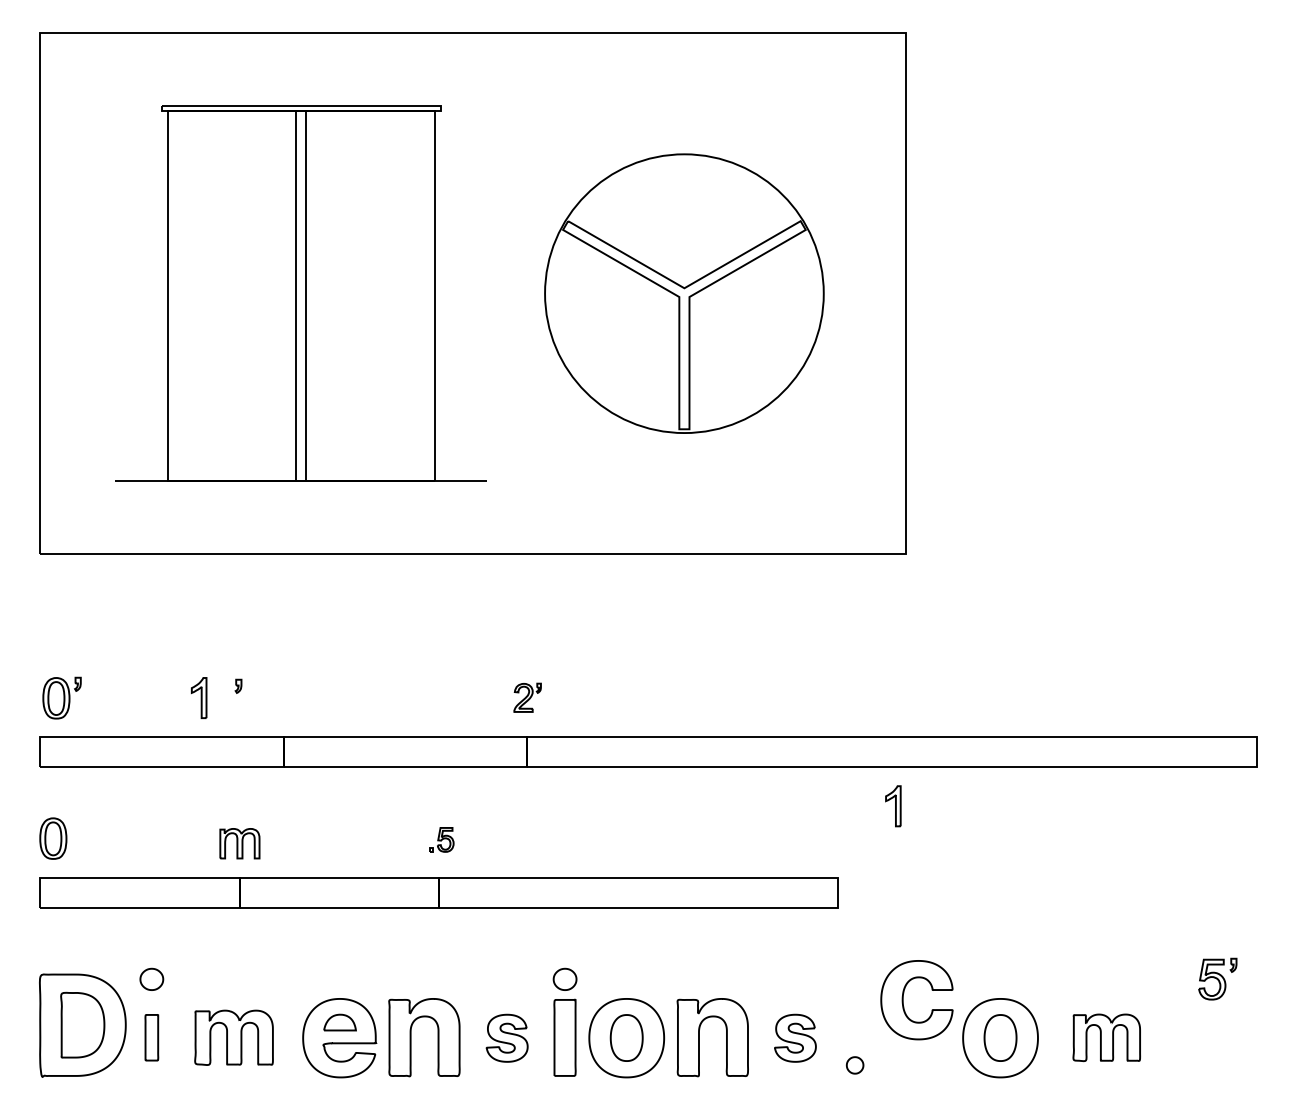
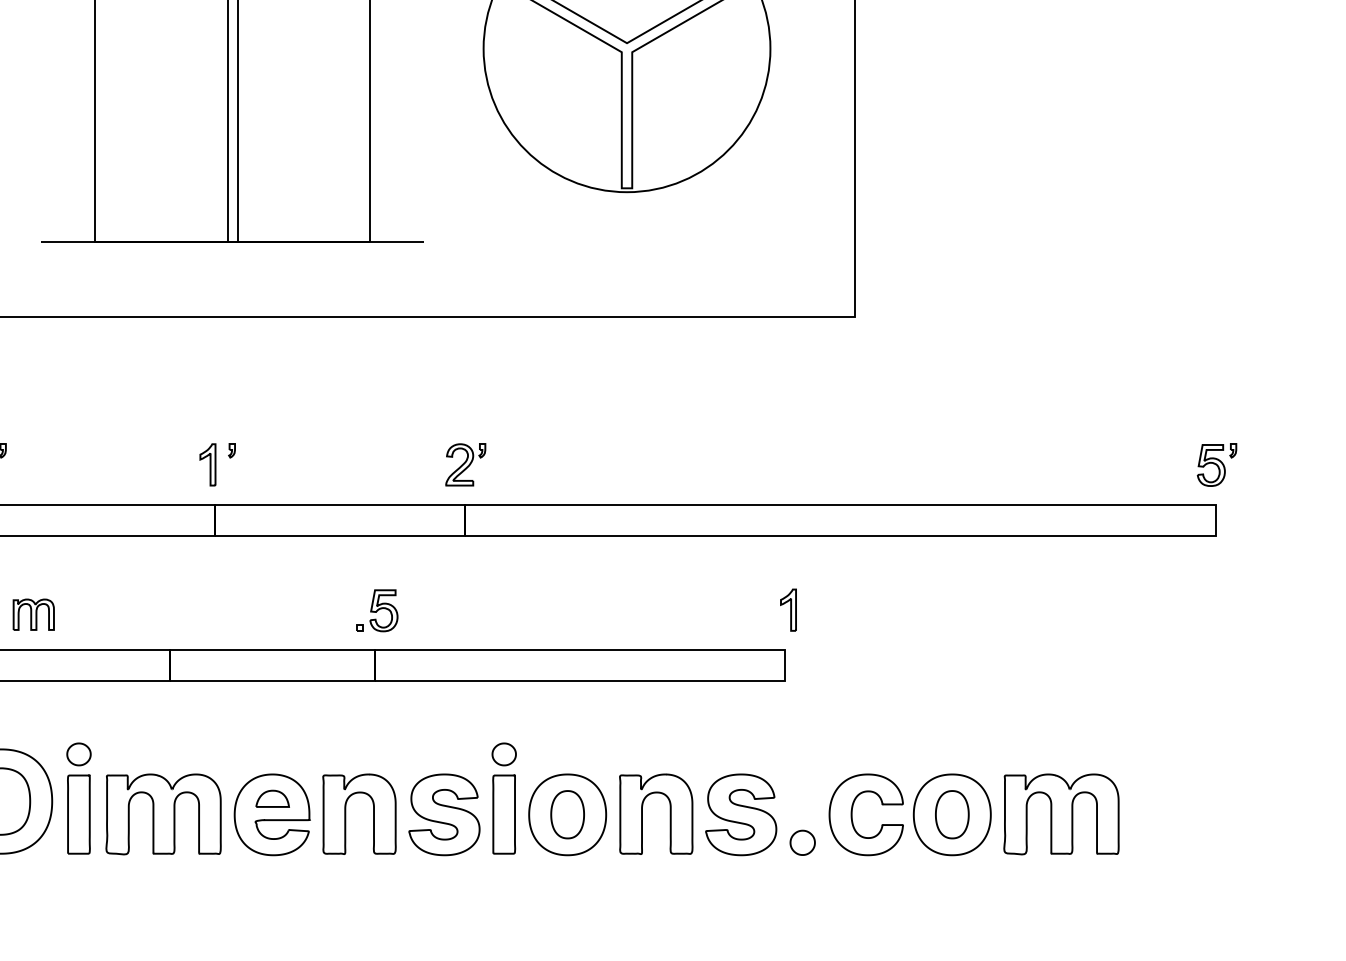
part: (238, 685) -> (231, 449), moved
part: (199, 697) -> (208, 464), moved
part: (527, 697) -> (465, 464), size x1.43
part: (893, 806) -> (788, 610), moved
part: (441, 839) -> (377, 610), size x1.67
part: (239, 843) -> (33, 614), moved
part: (1217, 978) -> (1216, 464), moved
part: (903, 1000) -> (852, 815), moved
part: (151, 1037) -> (78, 814), size x1.67
part: (233, 1037) -> (163, 814), size x1.43
part: (1106, 1037) -> (1061, 814), size x1.67
part: (507, 1038) -> (444, 815), size x1.67
part: (795, 1038) -> (741, 815), size x1.67
part: (854, 1065) -> (802, 842), size x1.43

